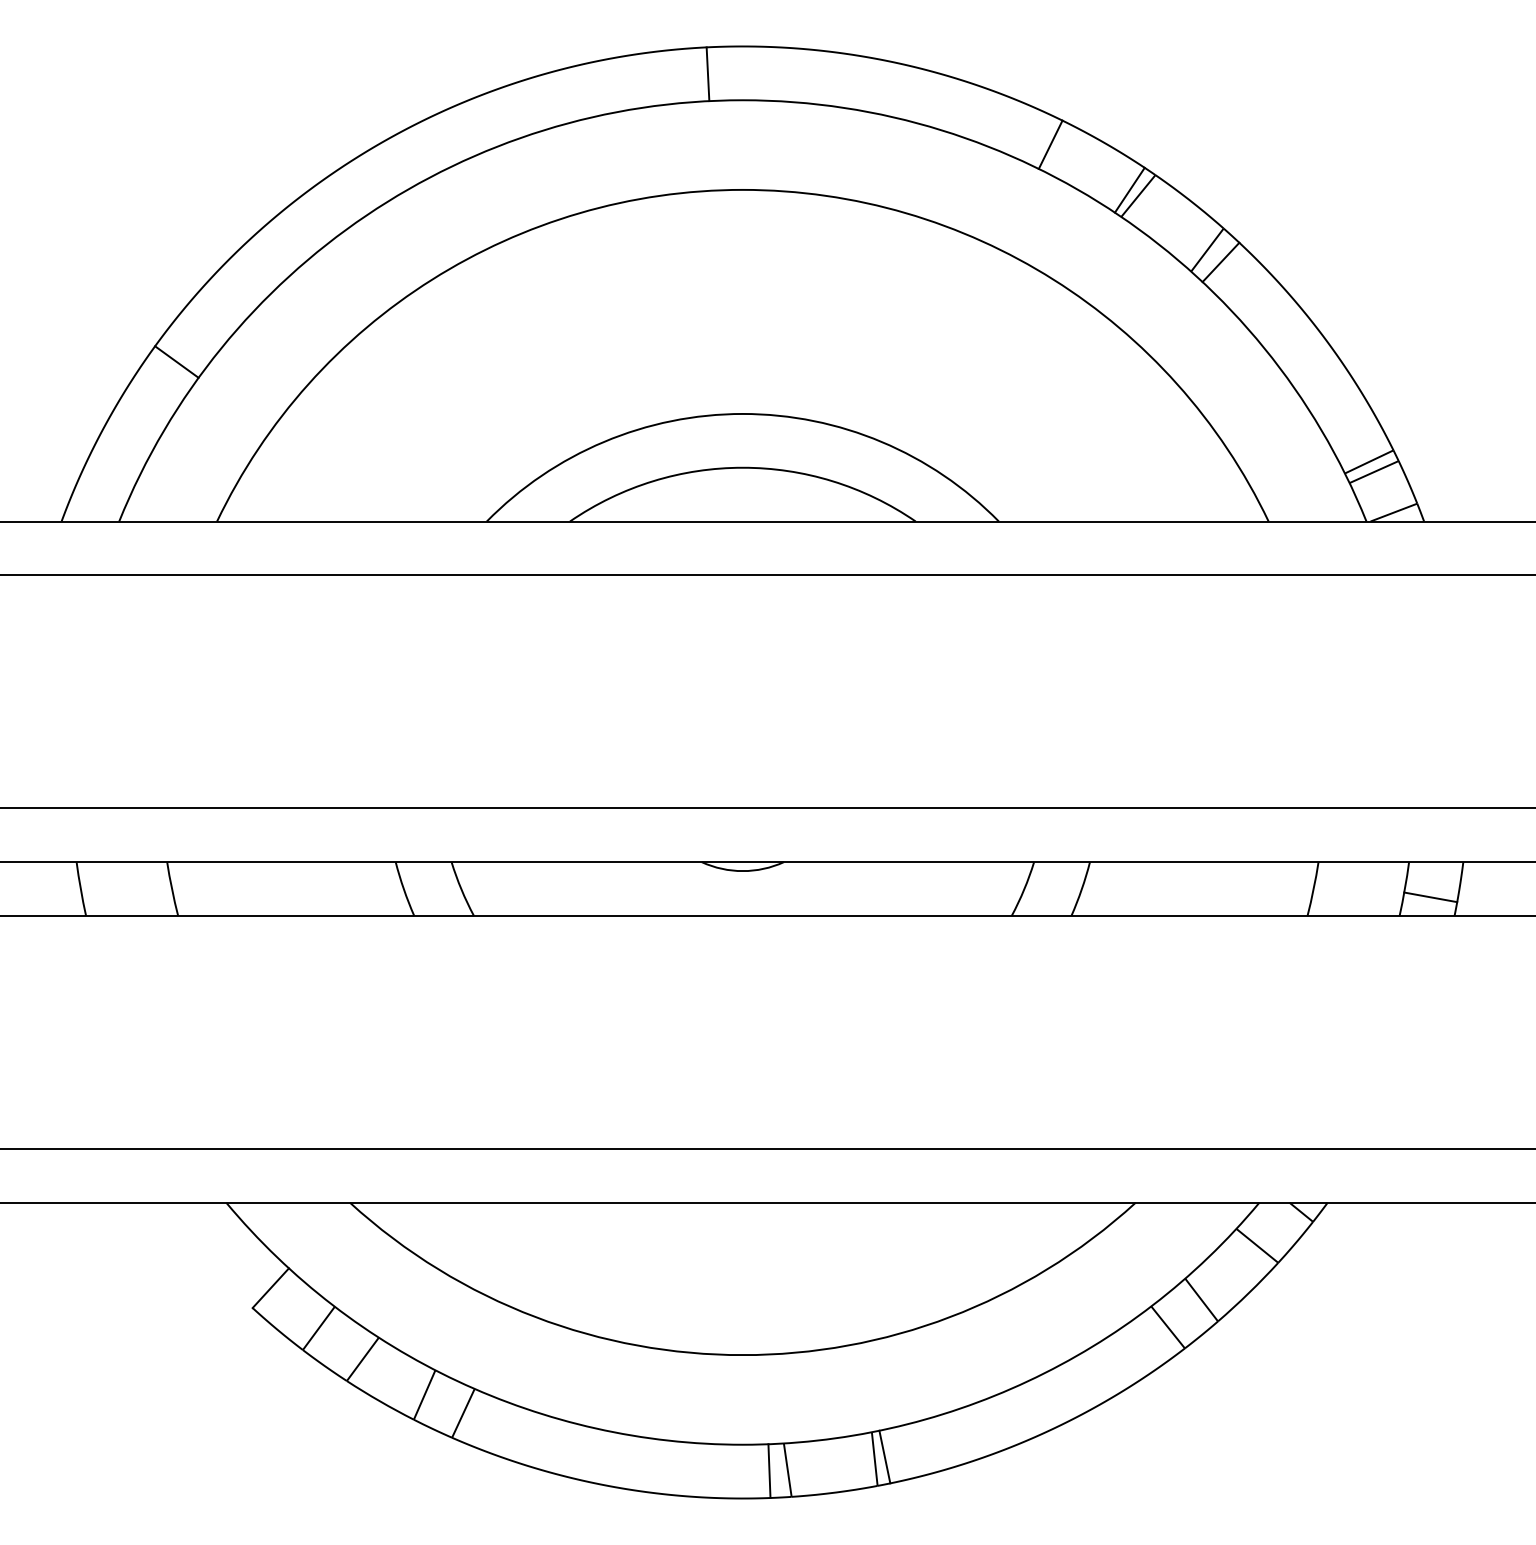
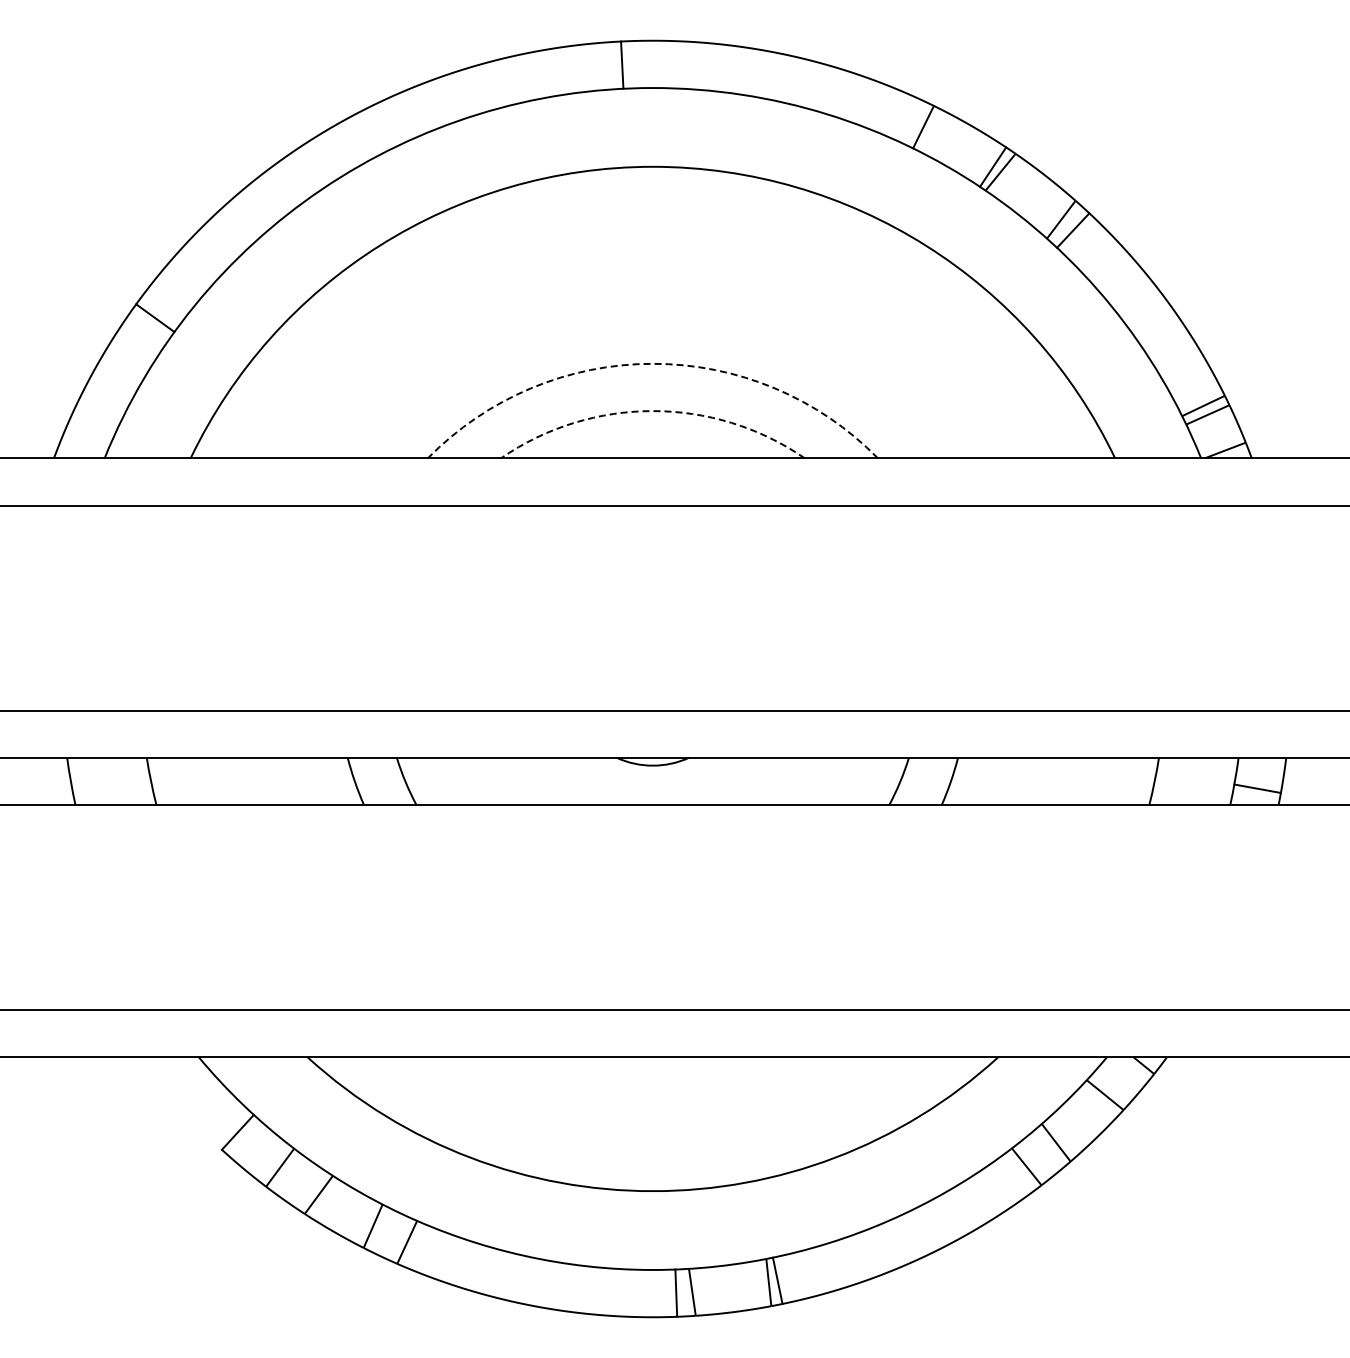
arc: (742, 413) -> (652, 363), solid -> dashed
arc: (742, 468) -> (652, 411), solid -> dashed

